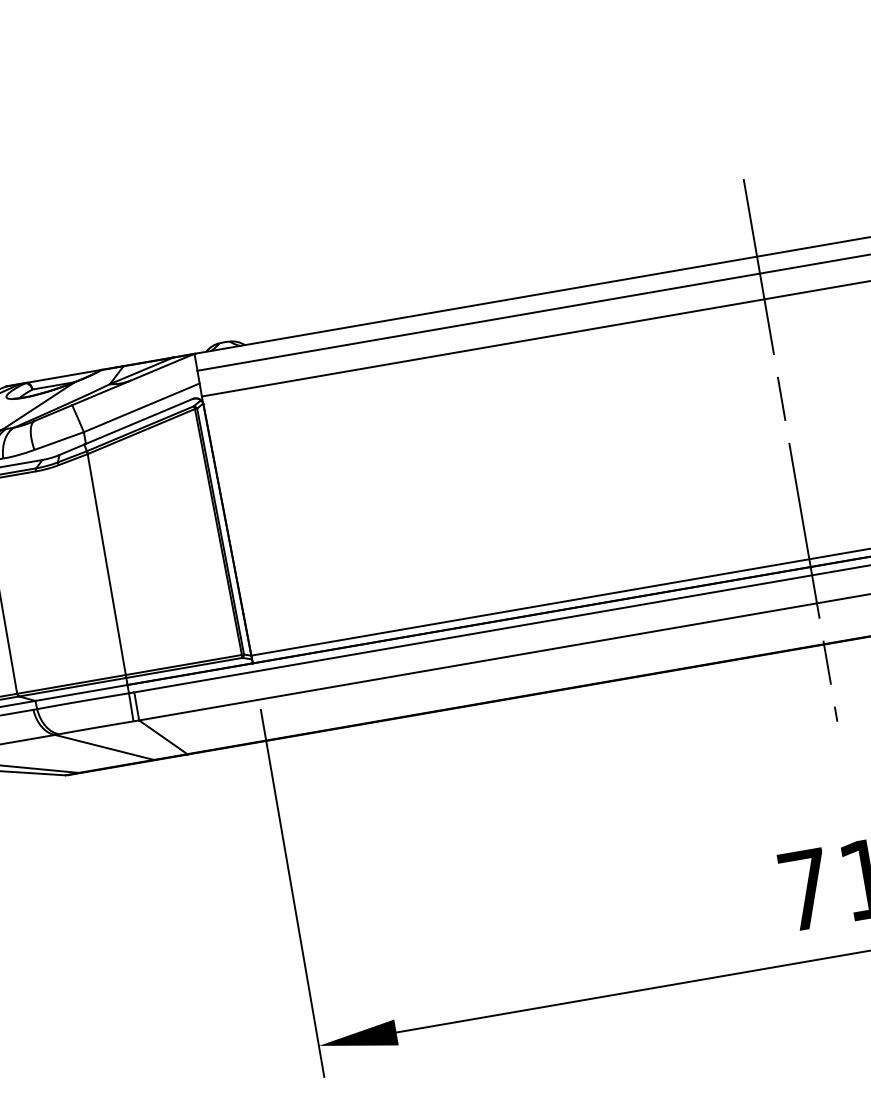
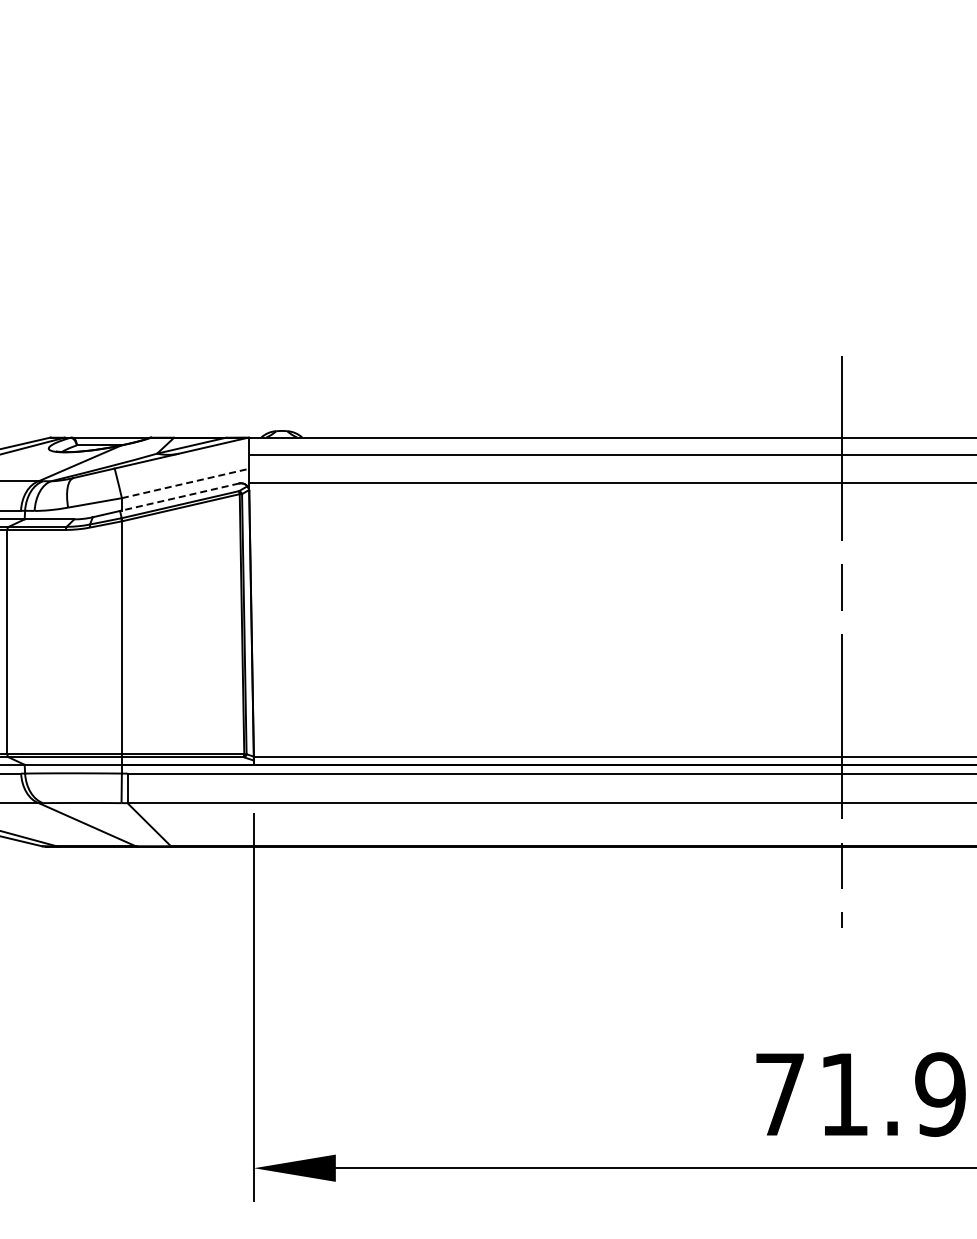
line: (141, 407) -> (185, 483), solid -> dashed
line: (138, 422) -> (179, 497), solid -> dashed

